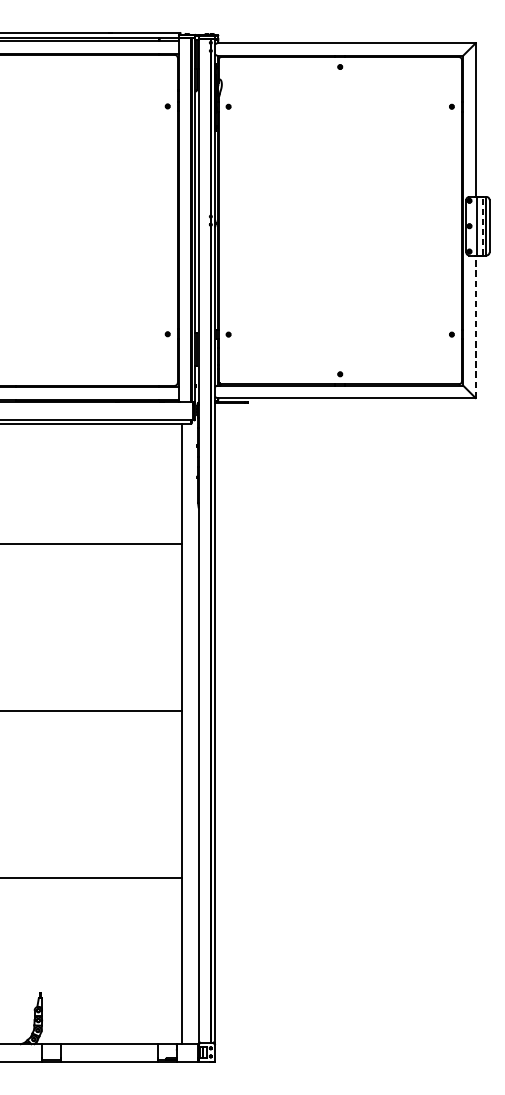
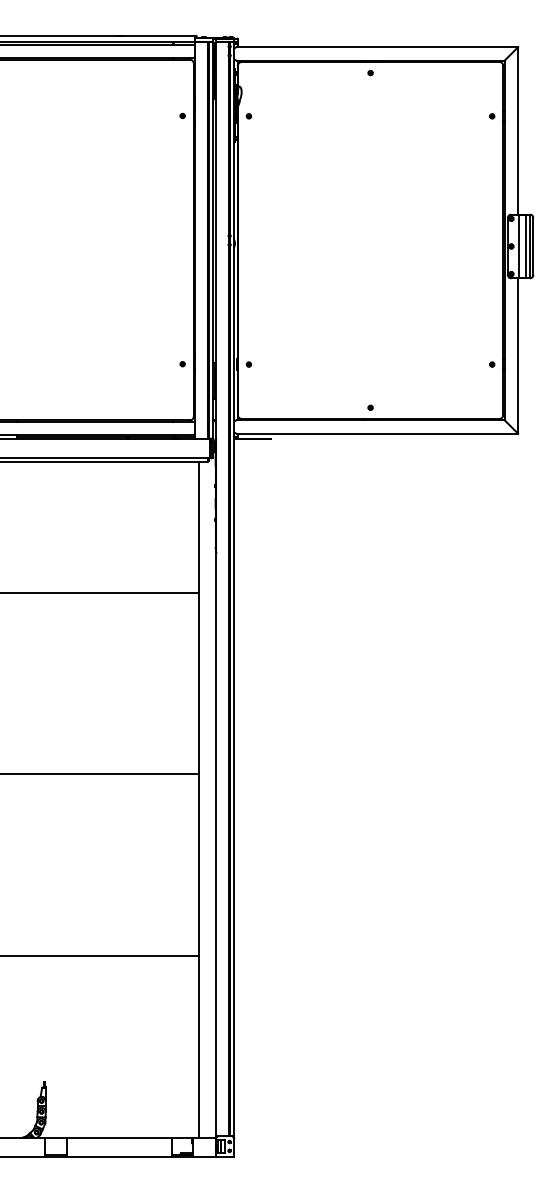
line: (482, 226) -> (525, 246), dashed -> solid
line: (476, 327) -> (518, 356), dashed -> solid

